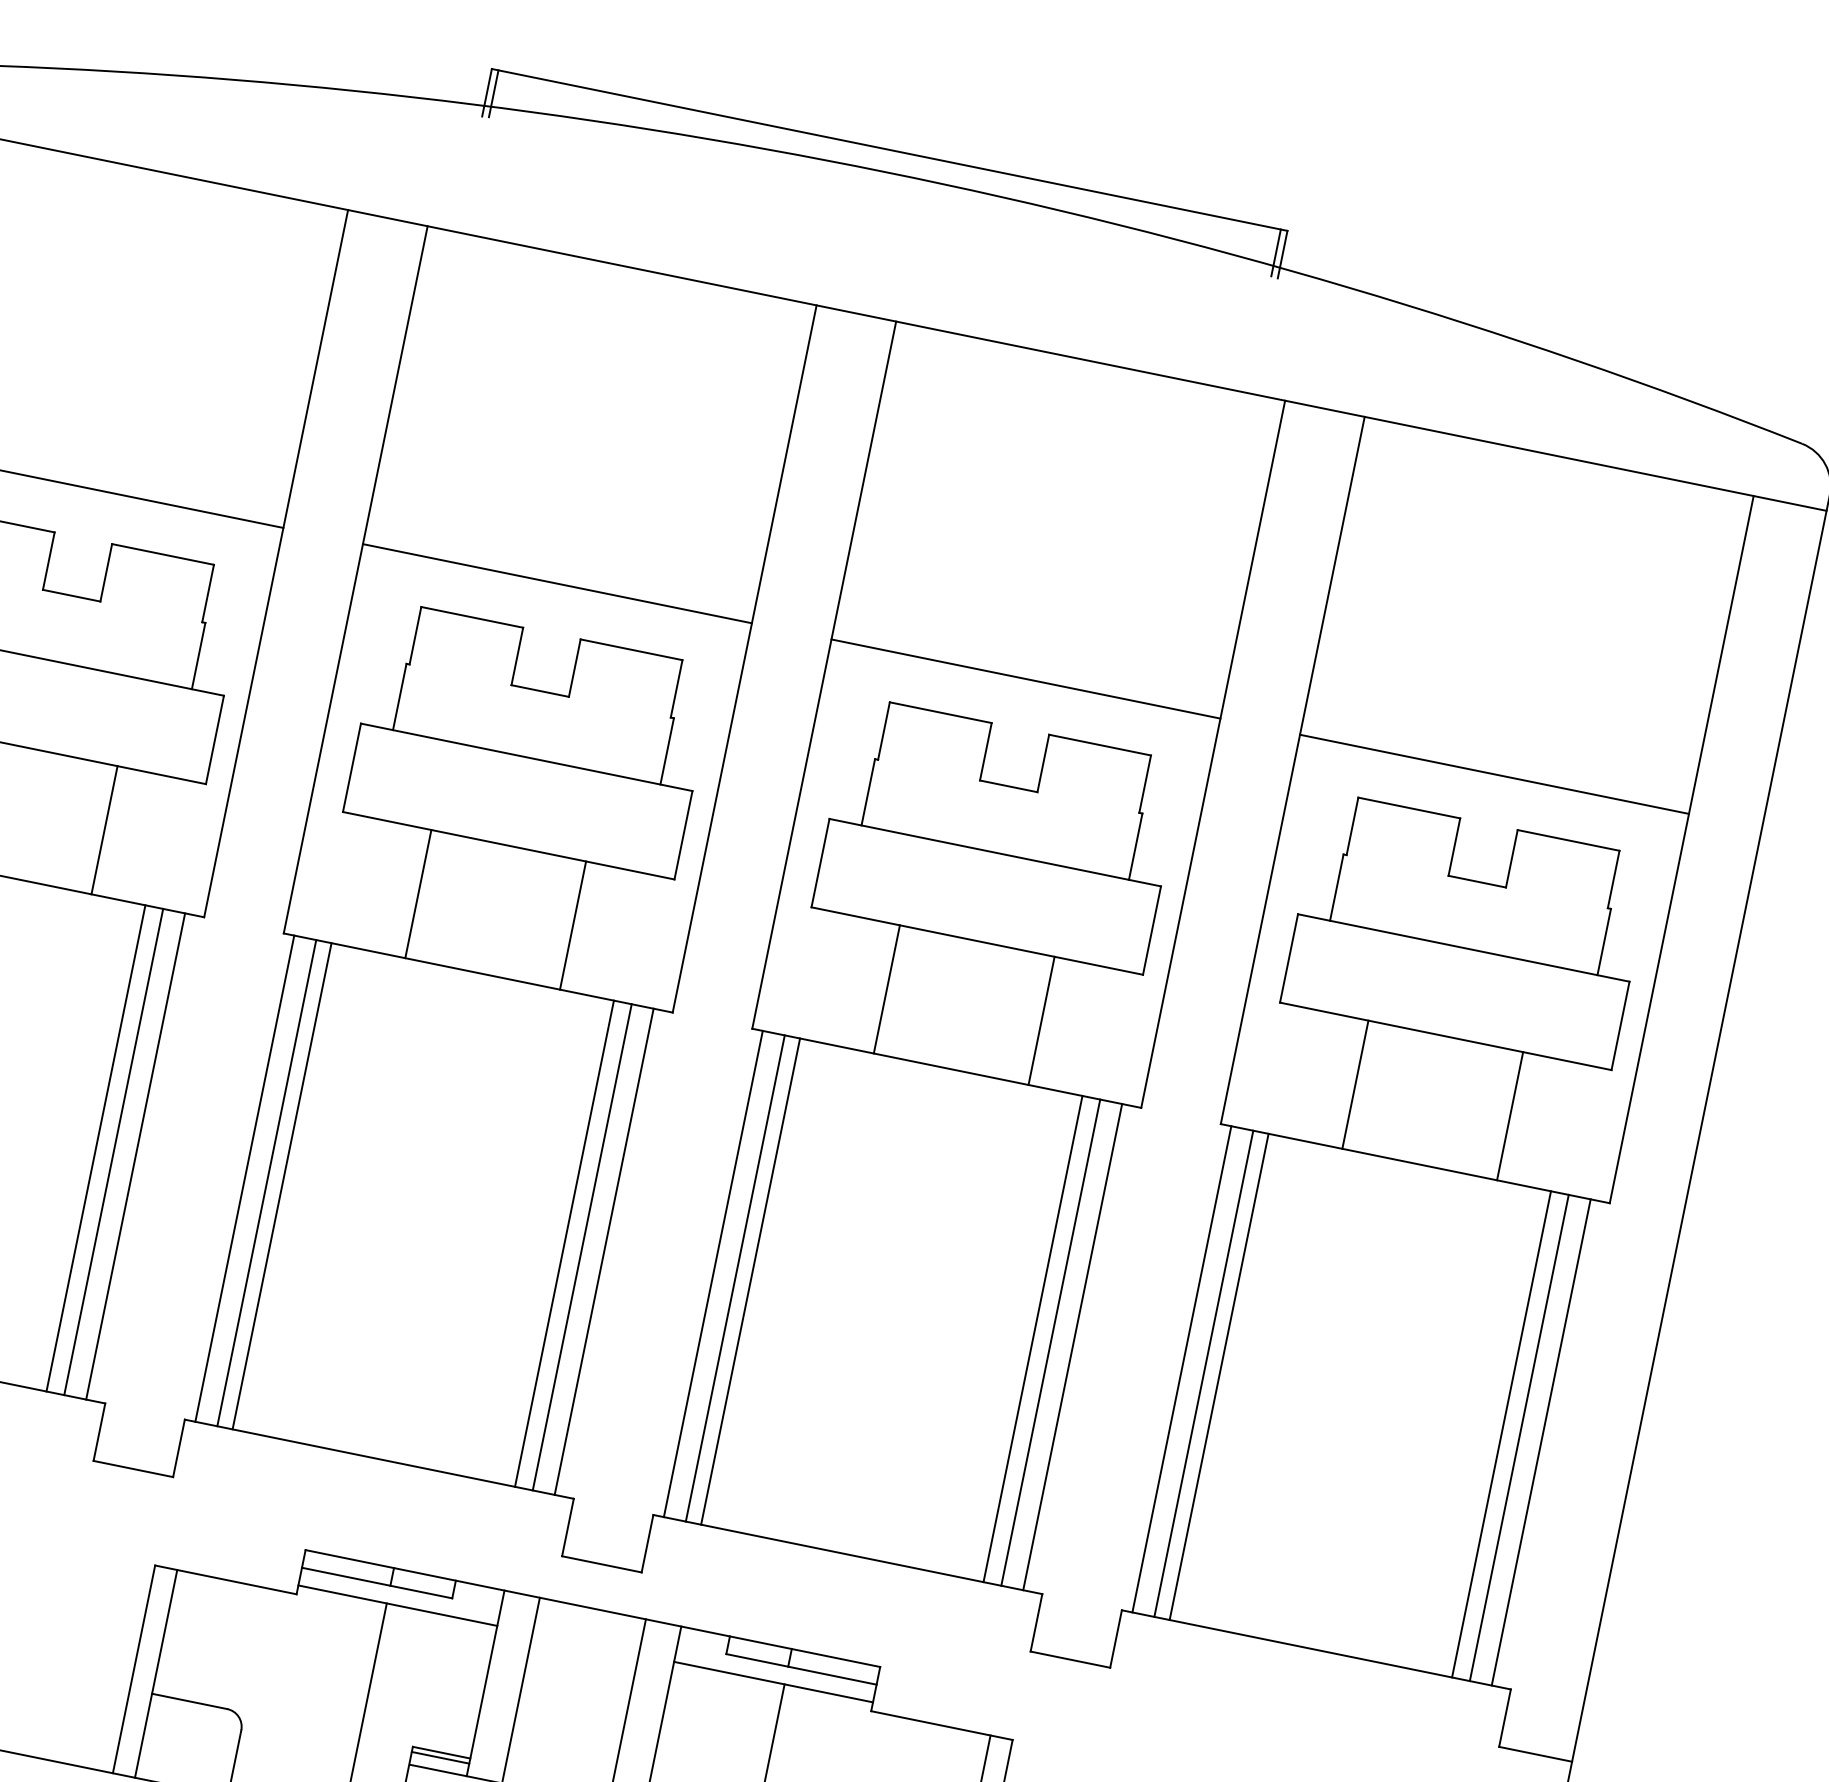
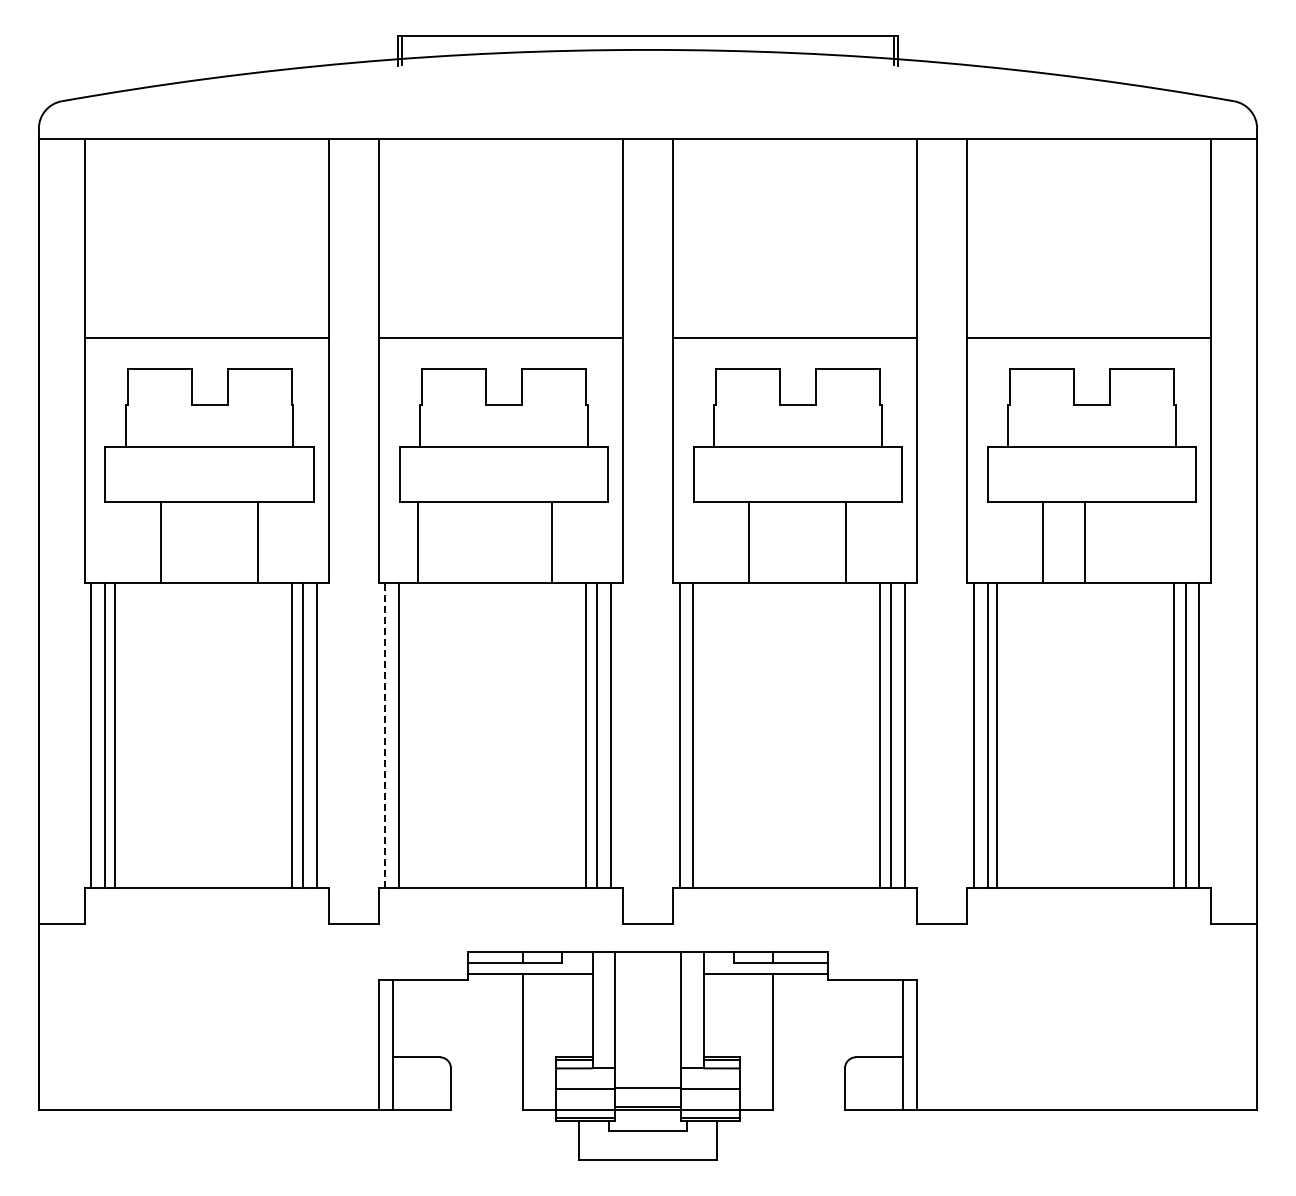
line: (418, 894) -> (418, 542), moved
line: (1509, 1116) -> (1084, 542), moved
line: (244, 1178) -> (385, 735), solid -> dashed
line: (281, 1184) -> (408, 734), removed
line: (750, 1280) -> (702, 734), removed

